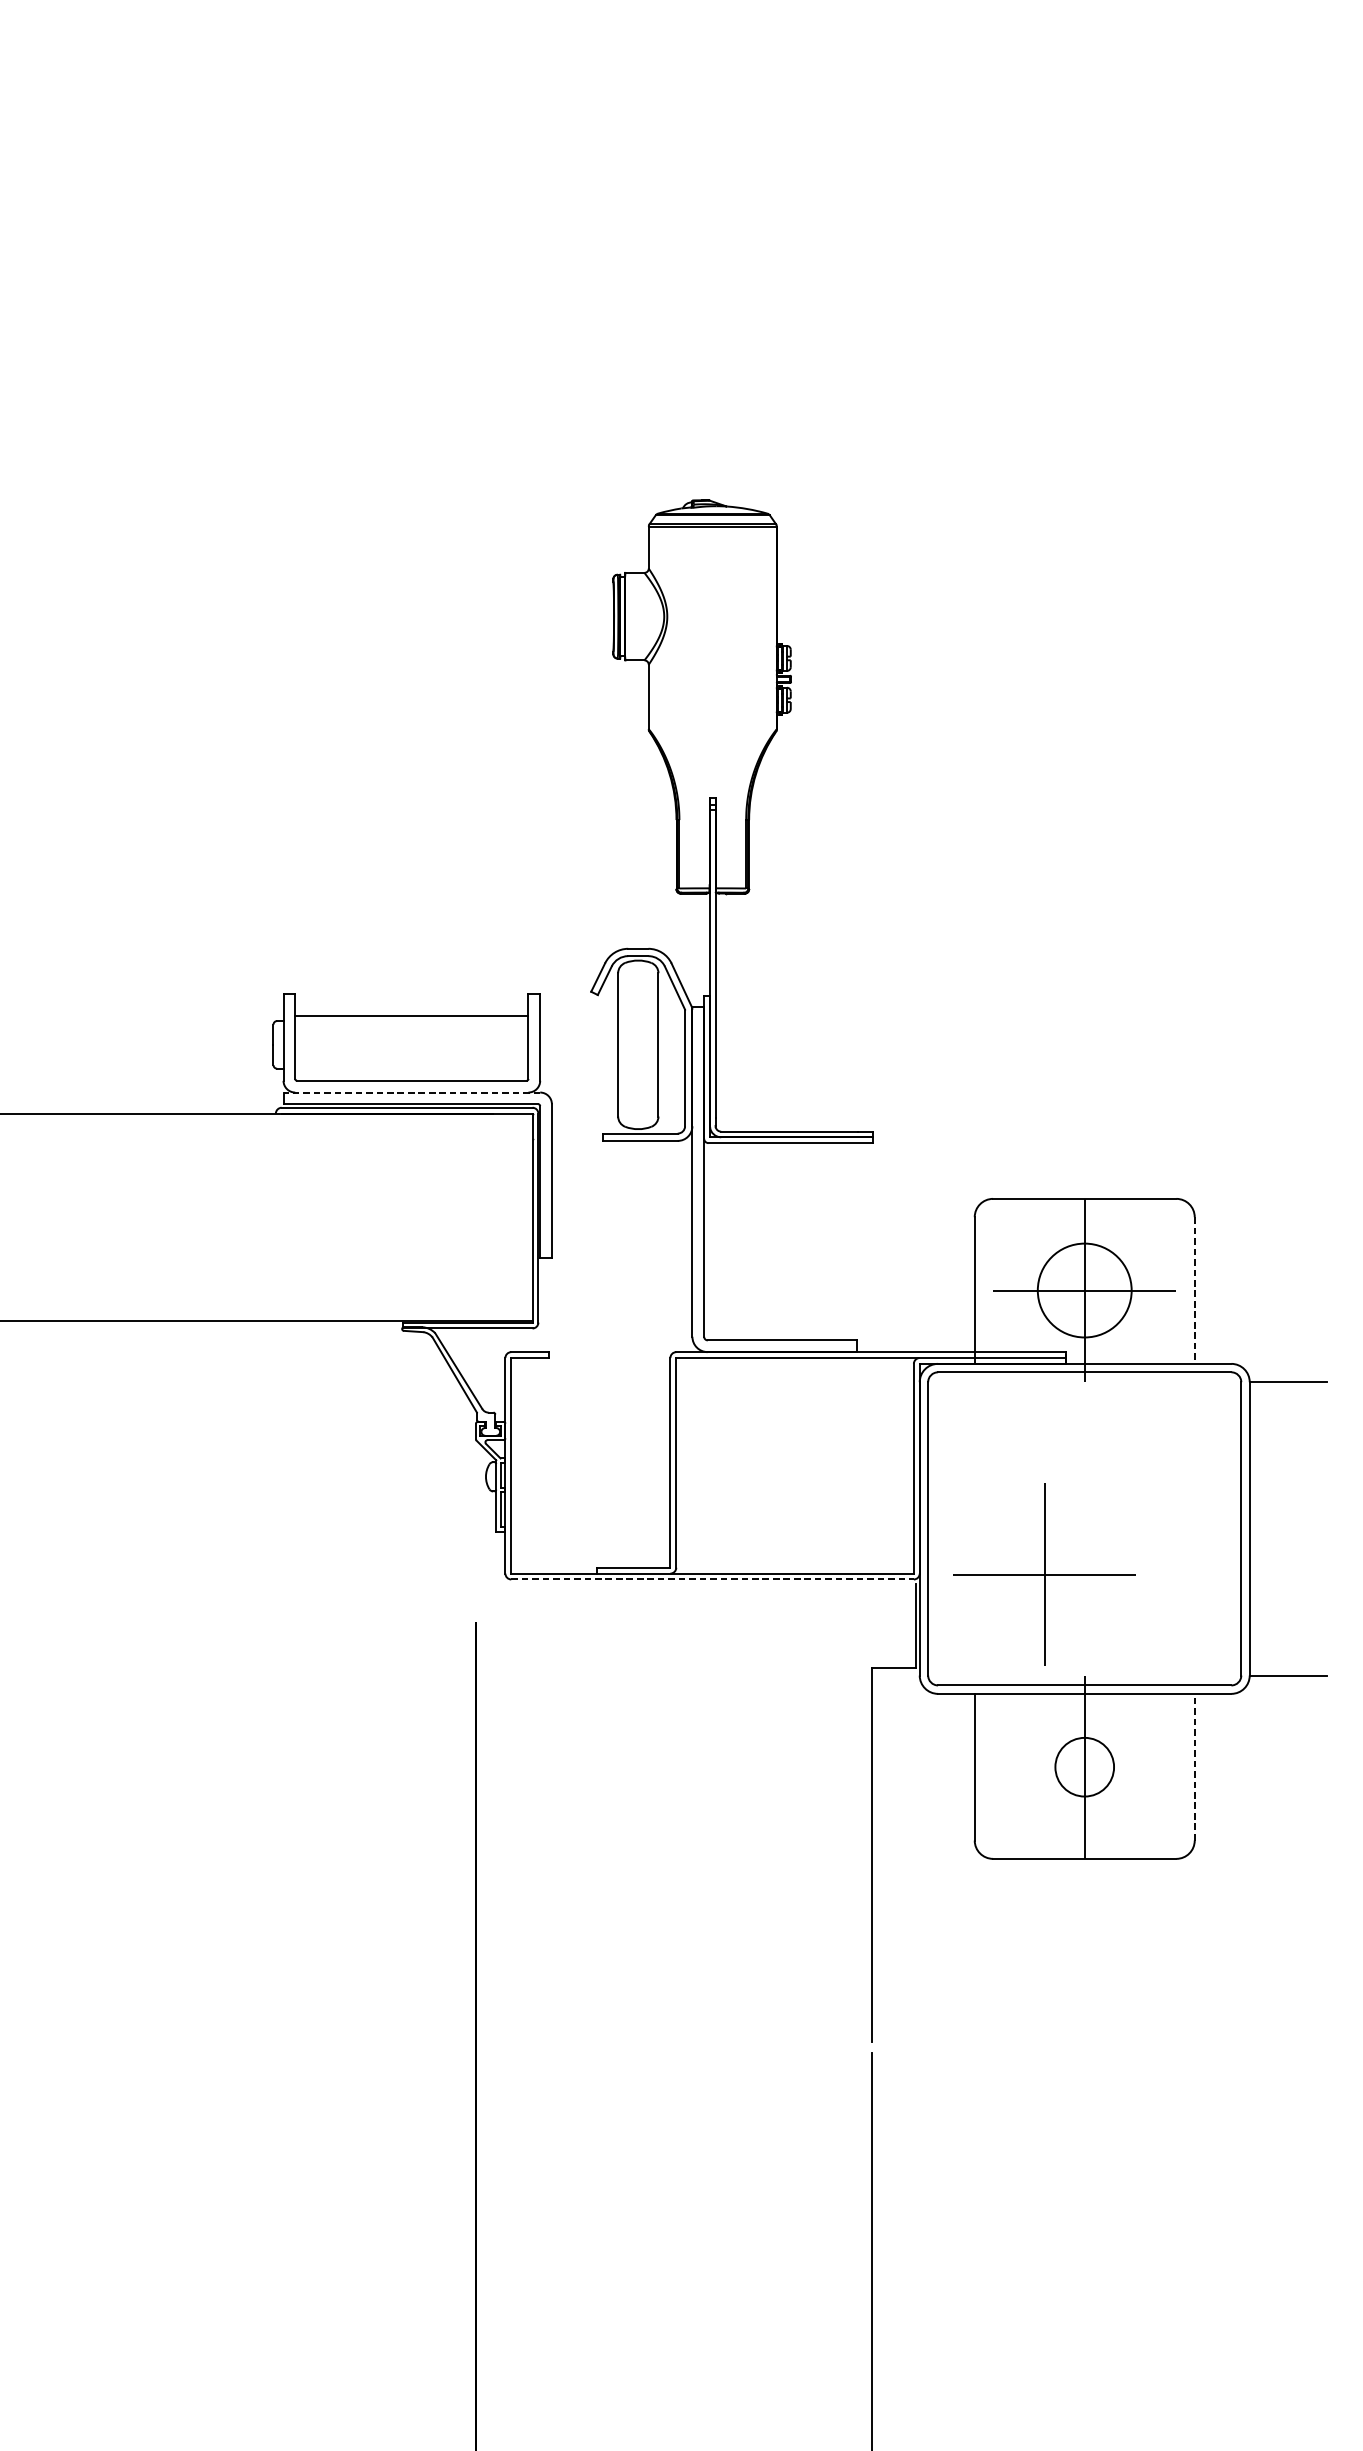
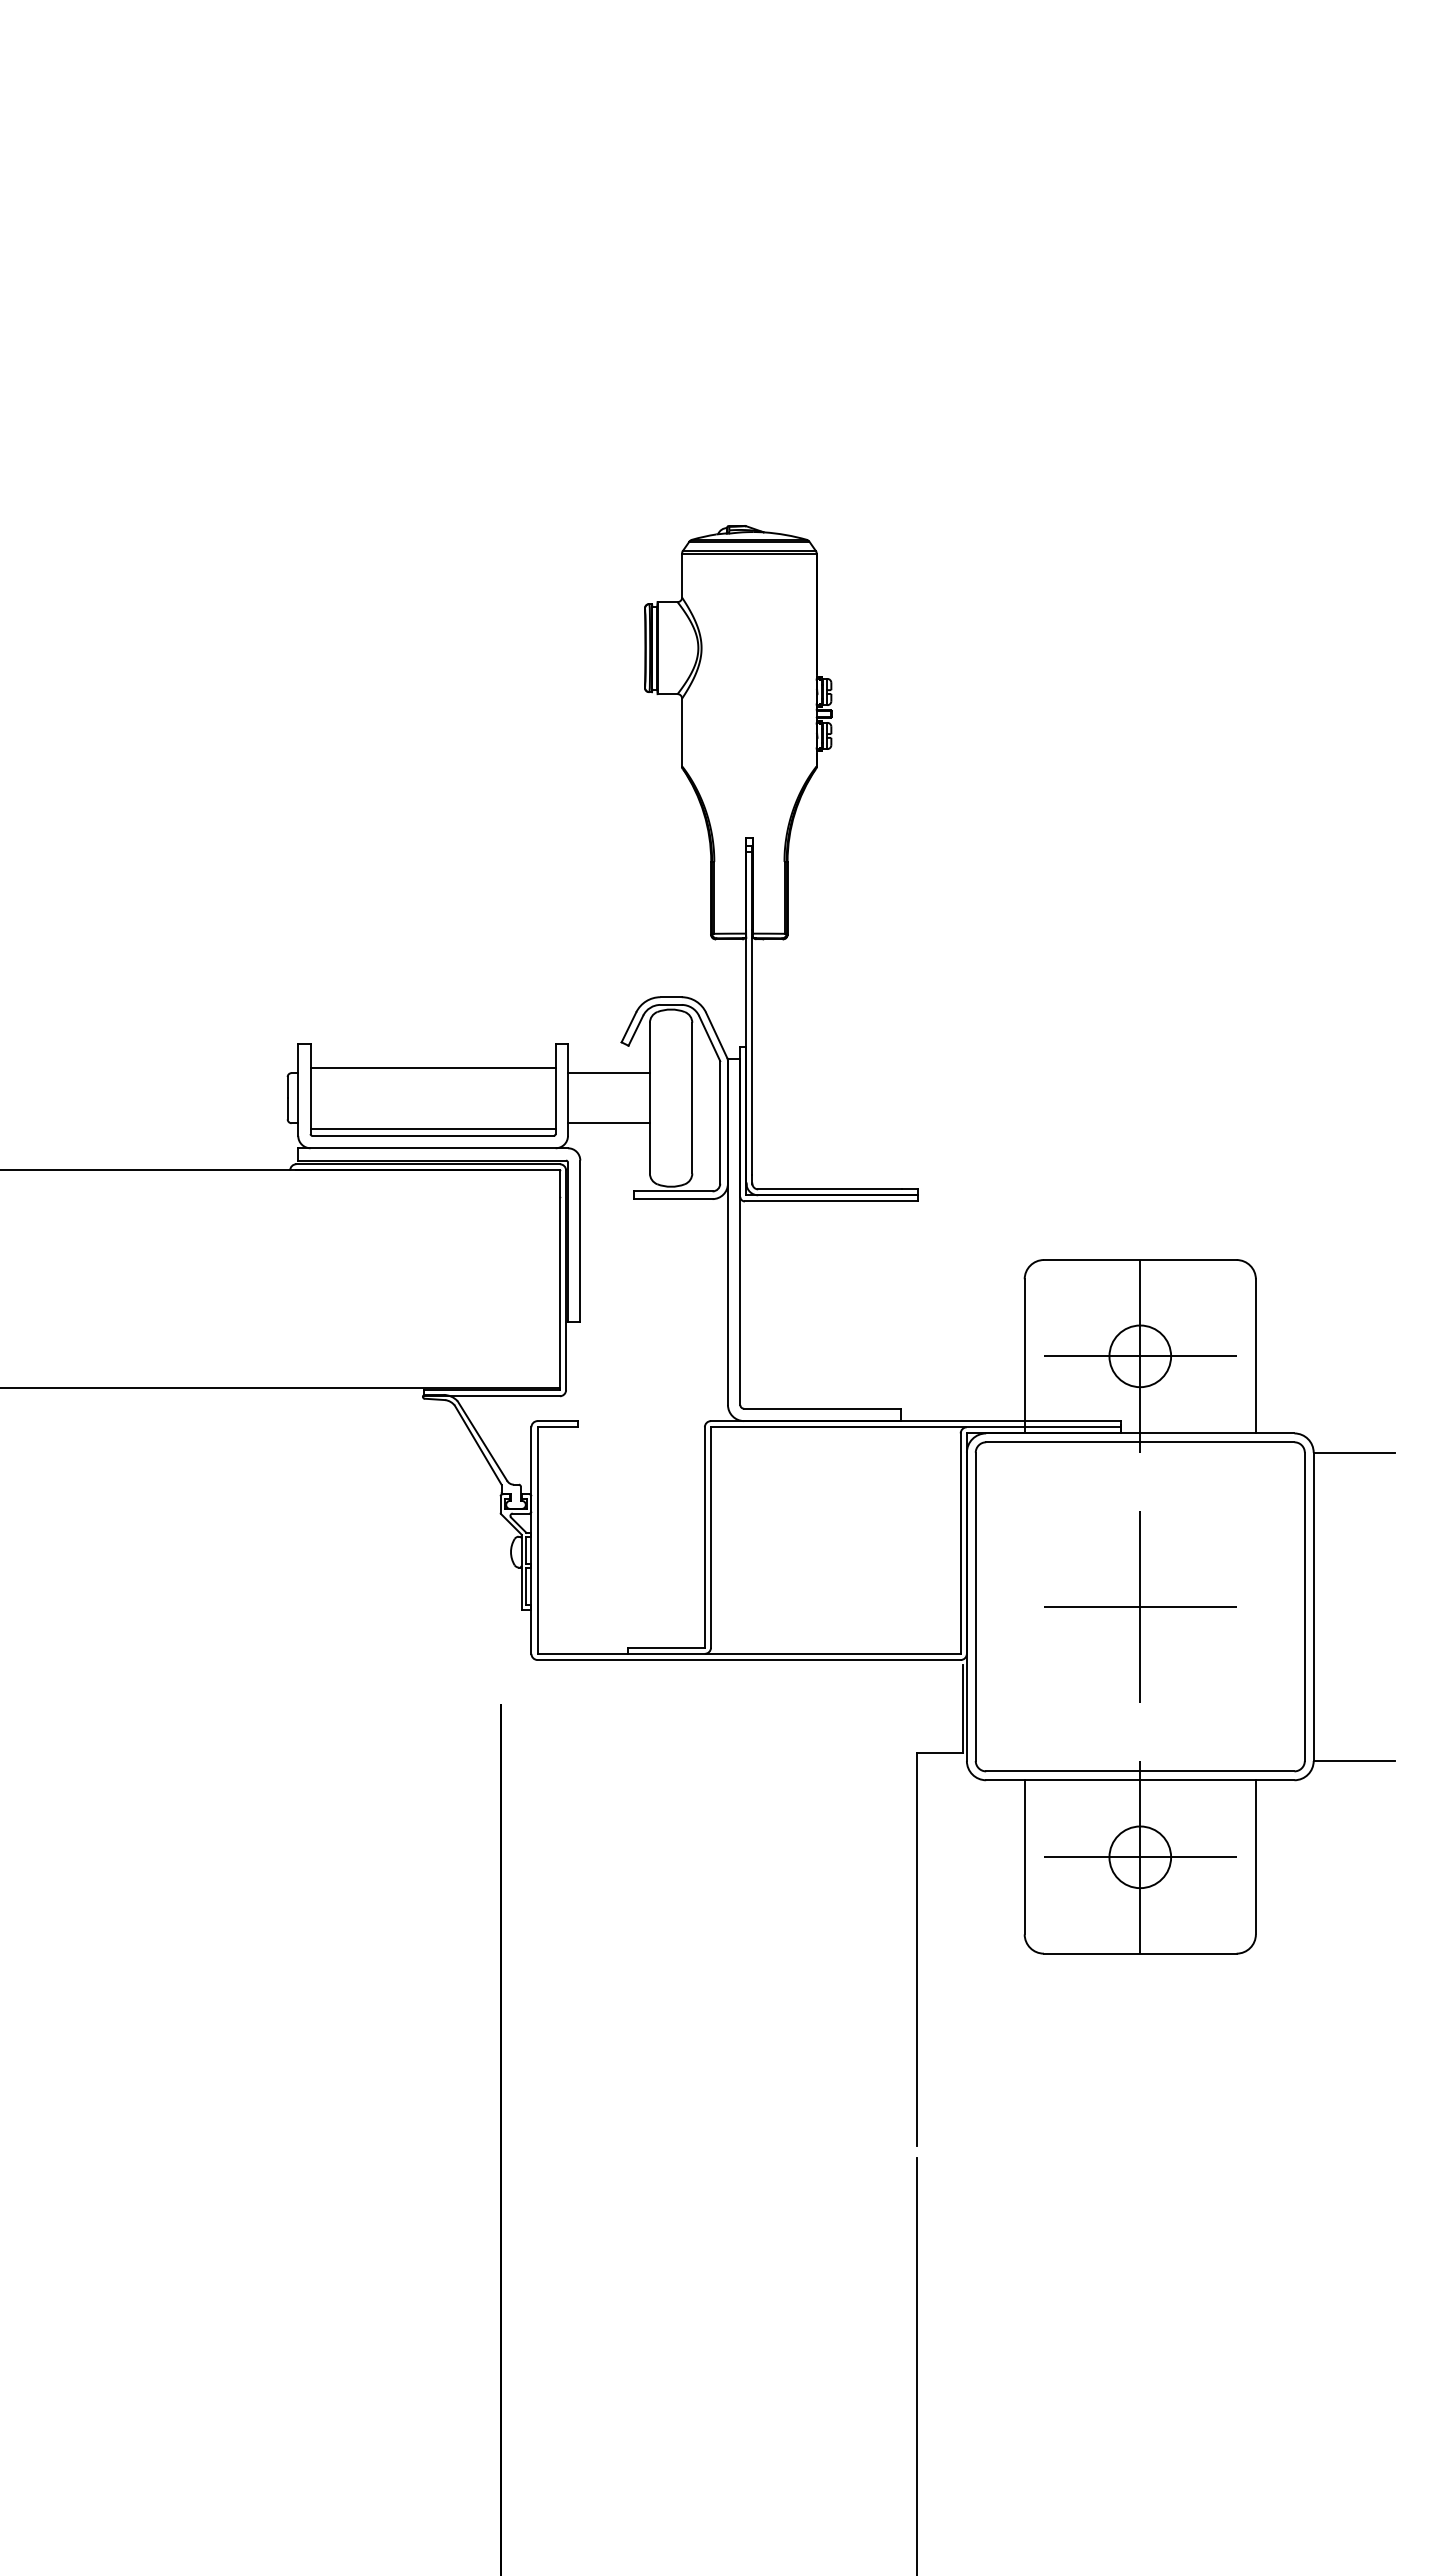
line: (578, 1021) -> (608, 1073), added
line: (578, 1068) -> (608, 1123), added
line: (411, 1073) -> (432, 1128), added
line: (412, 1092) -> (433, 1148), dashed -> solid
circle: (1084, 1290) -> (1140, 1356), size x0.62
line: (1194, 1290) -> (1255, 1356), dashed -> solid
part: (1044, 1574) -> (1140, 1606), moved
line: (712, 1579) -> (749, 1660), dashed -> solid
line: (1194, 1766) -> (1255, 1856), dashed -> solid
line: (1083, 1767) -> (1139, 1857), added

